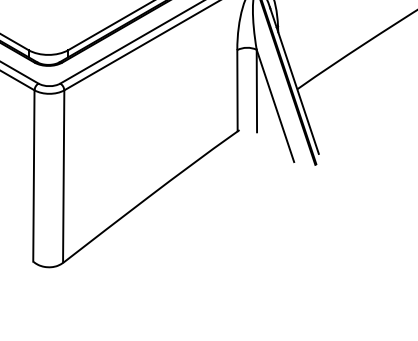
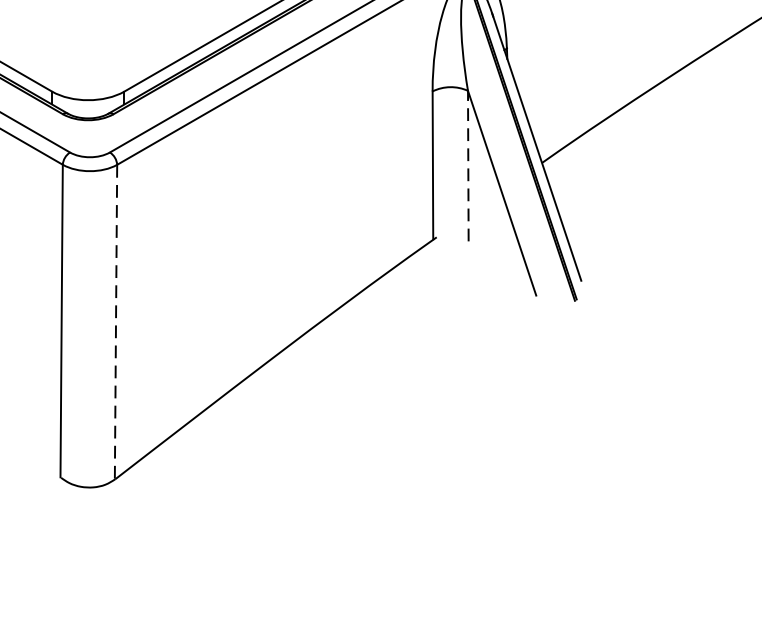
line: (256, 90) -> (467, 165), solid -> dashed
line: (63, 175) -> (115, 320), solid -> dashed

